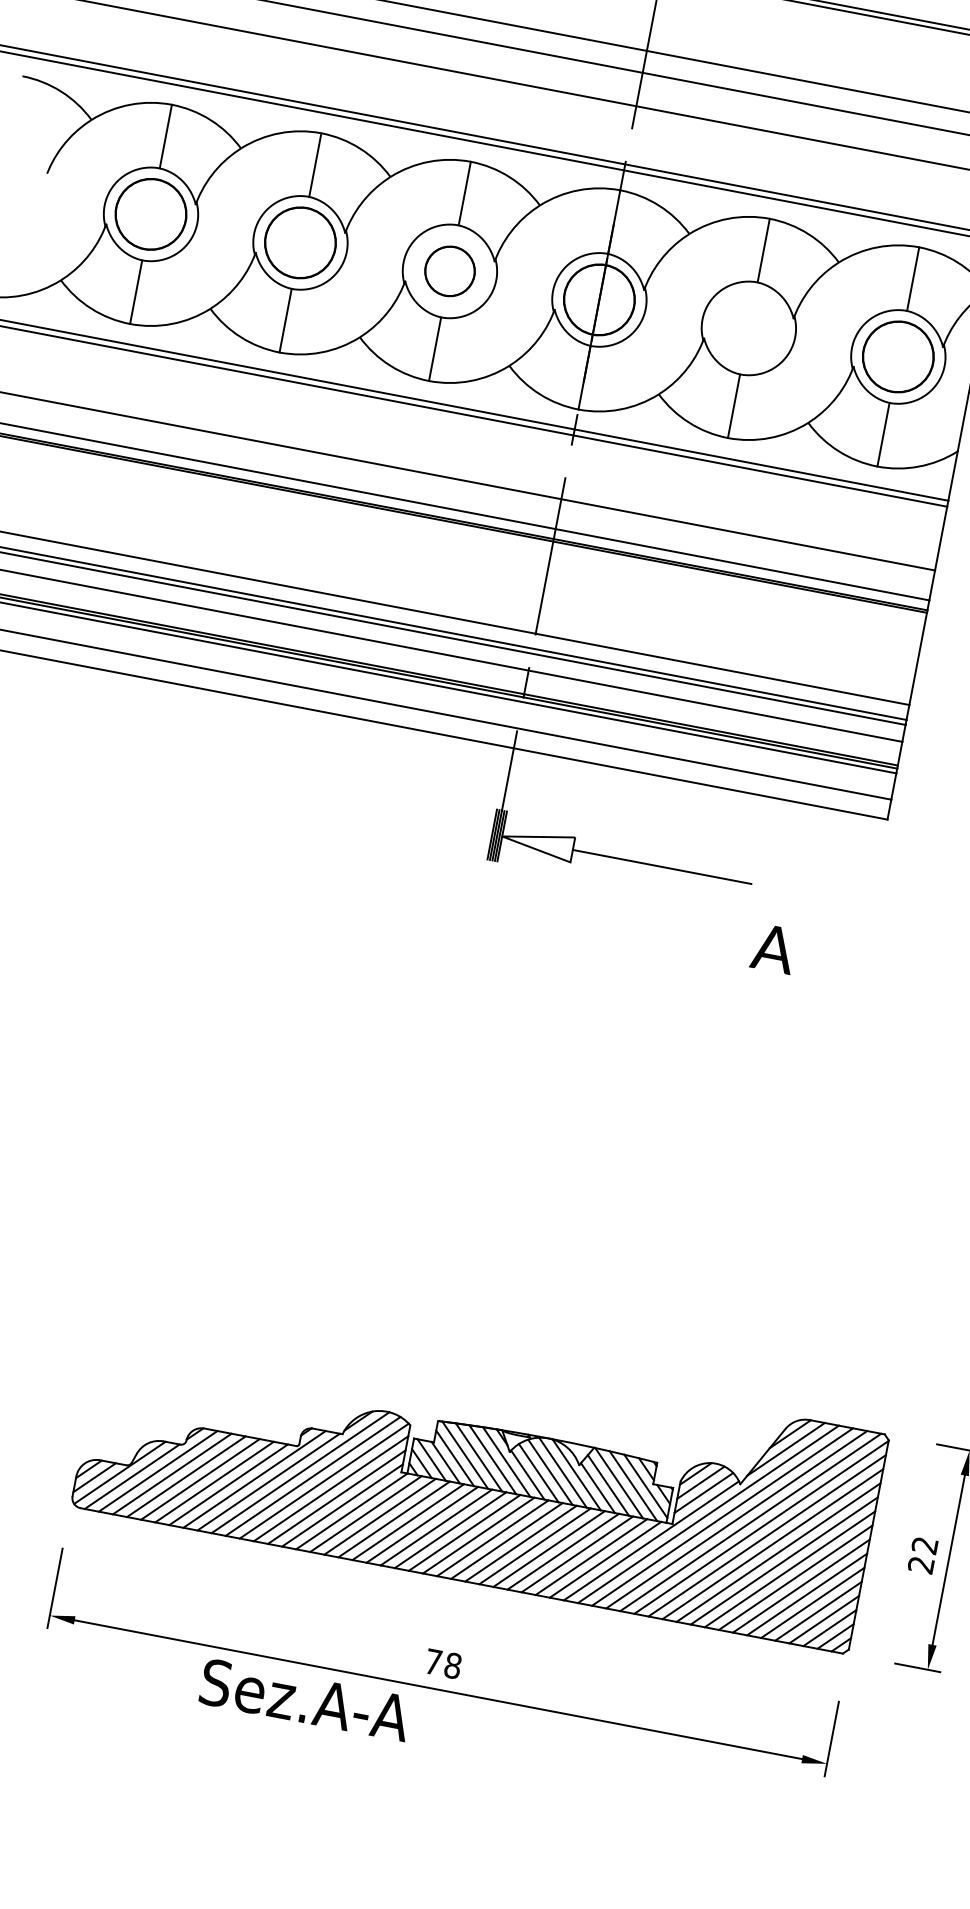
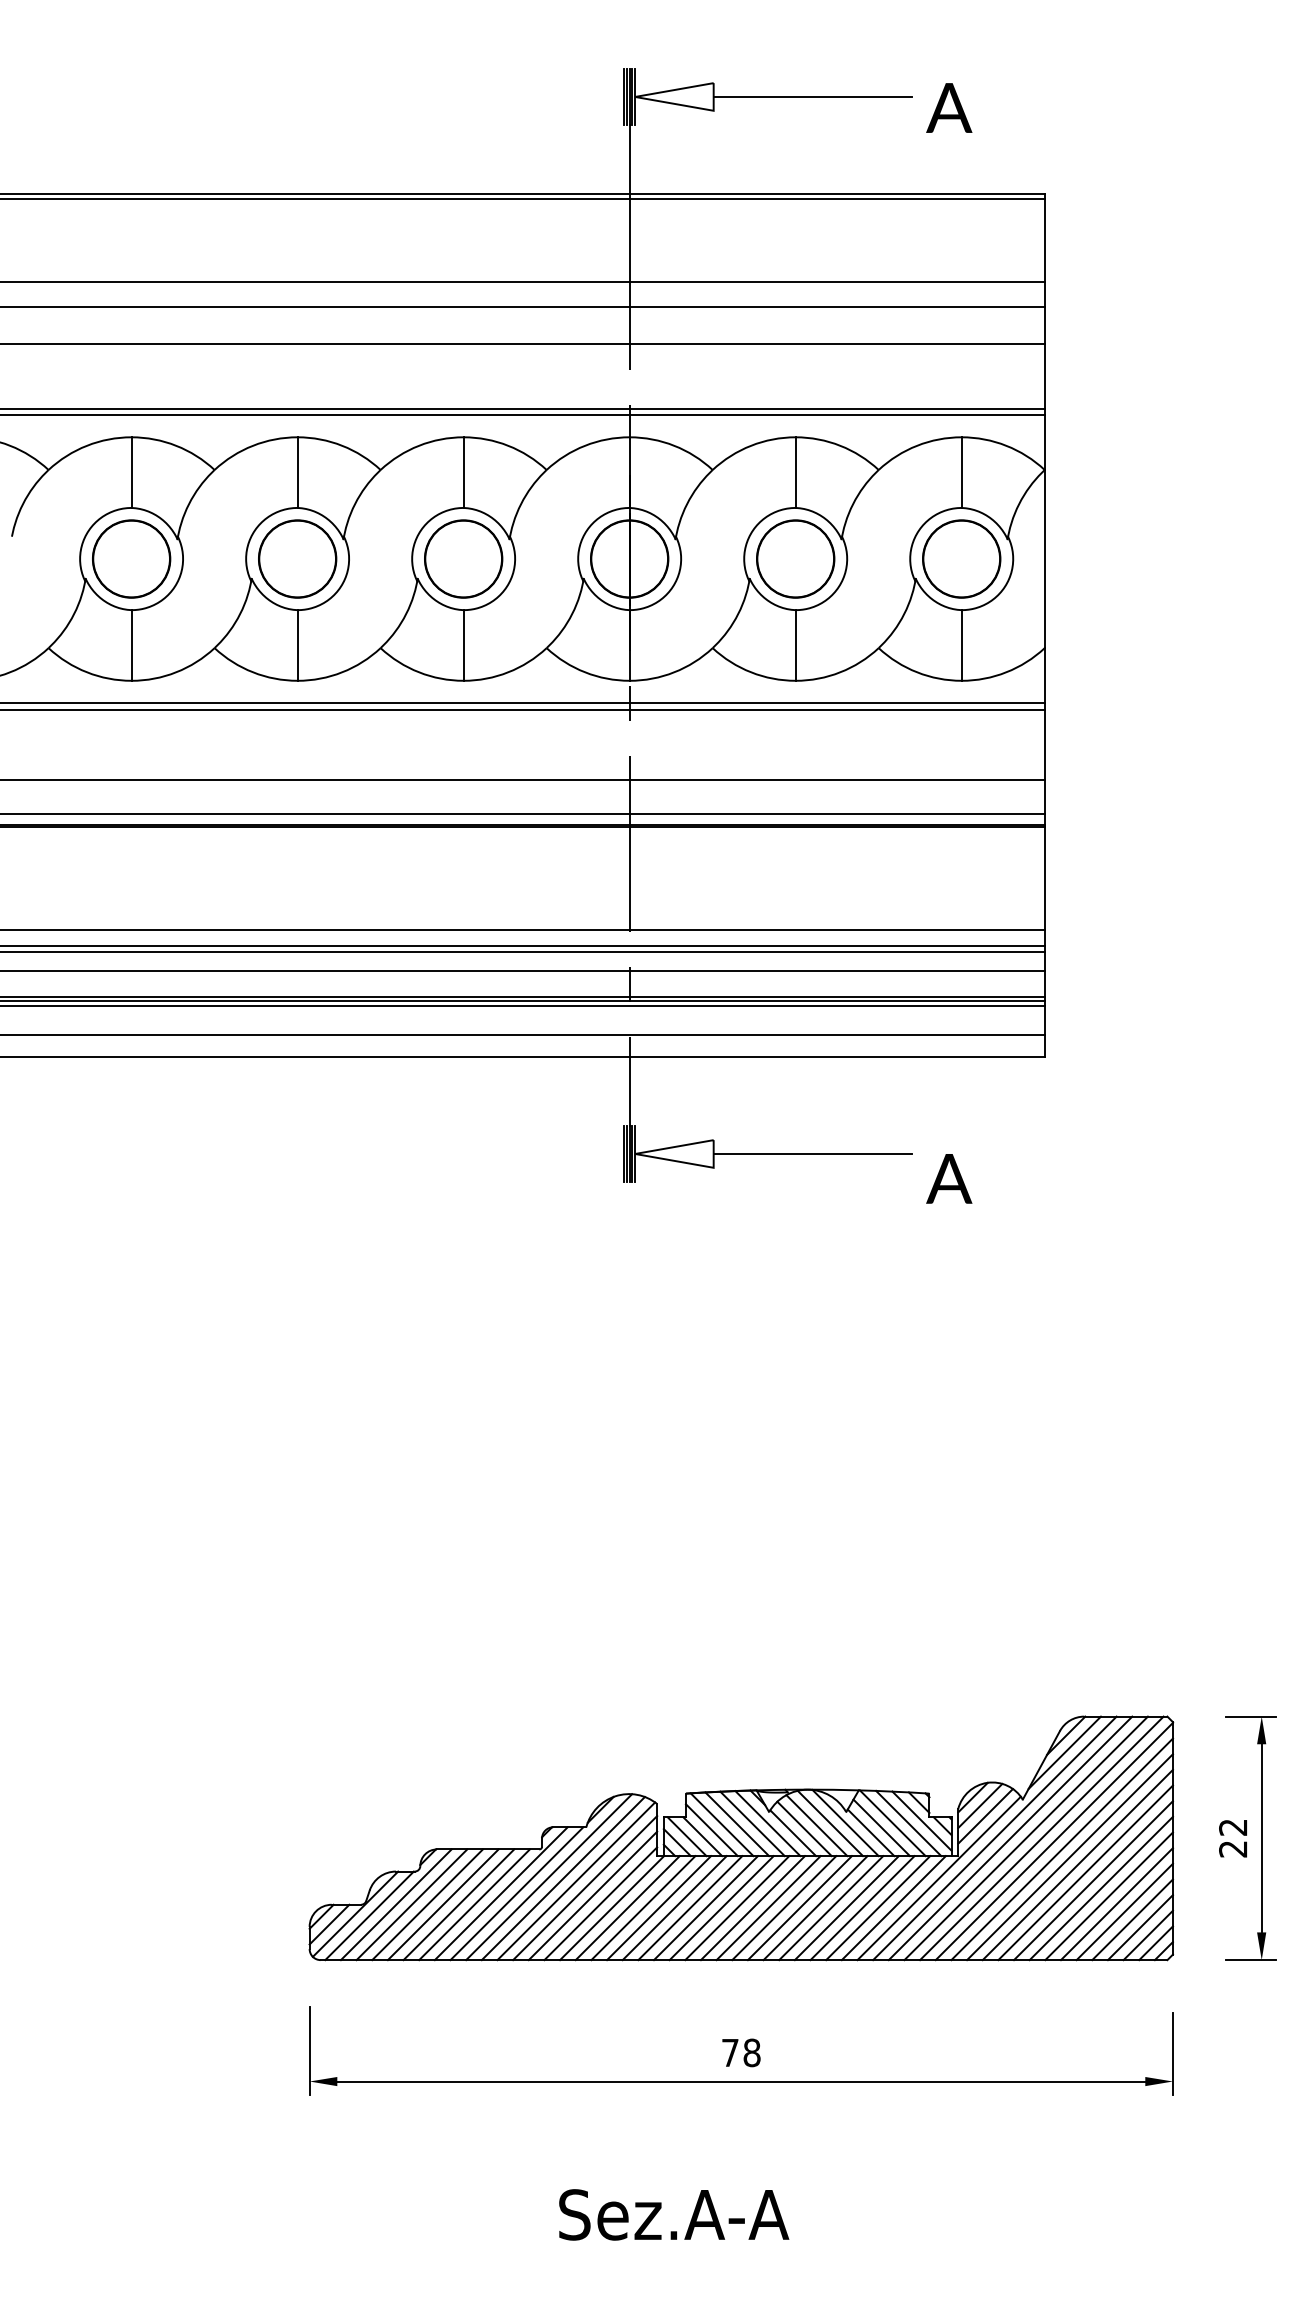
circle: (449, 270) -> (463, 558), size x1.43
circle: (748, 327) -> (795, 558), added
text: (774, 948) -> (949, 1178), moved
text: (306, 1699) -> (674, 2214), moved

